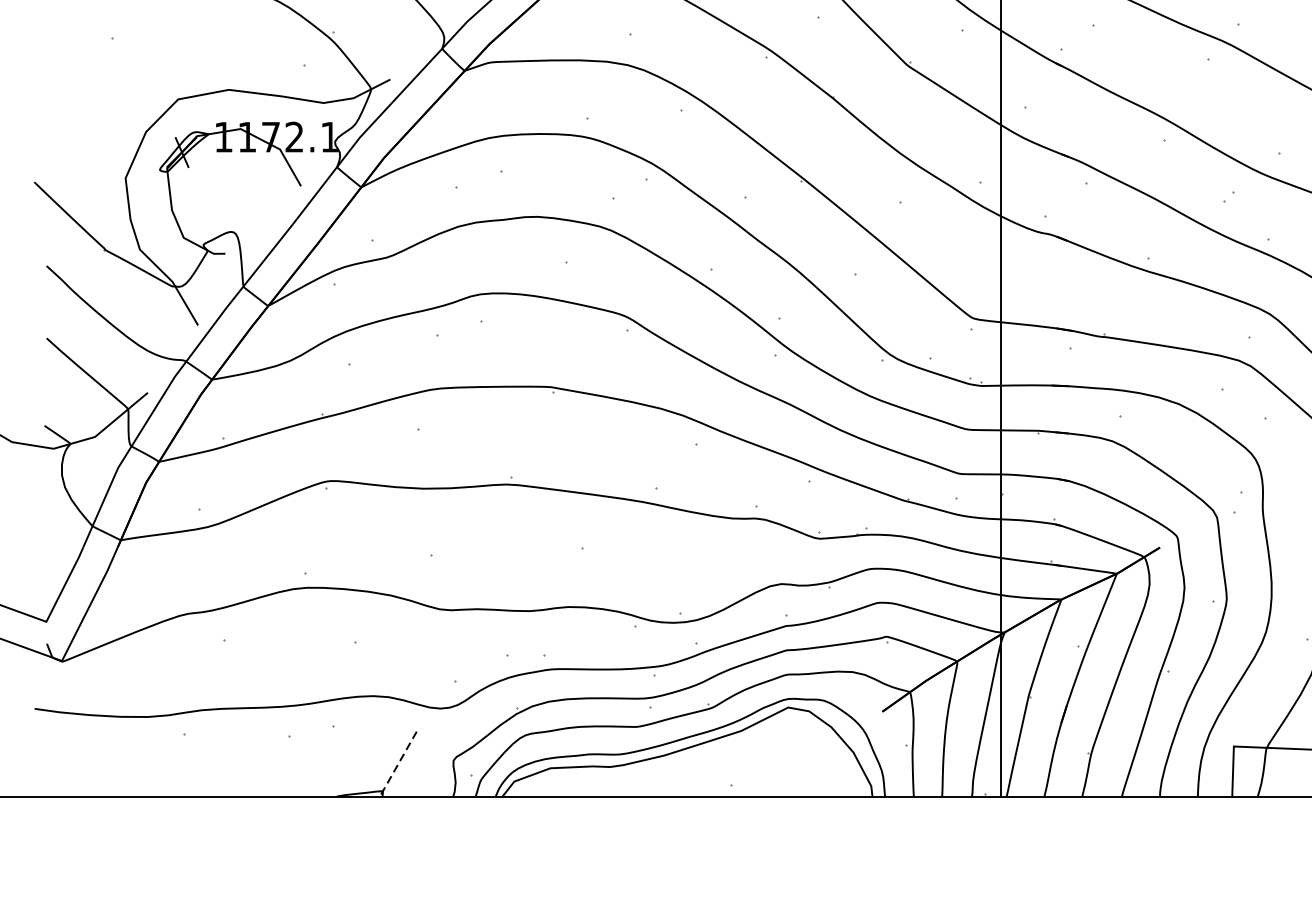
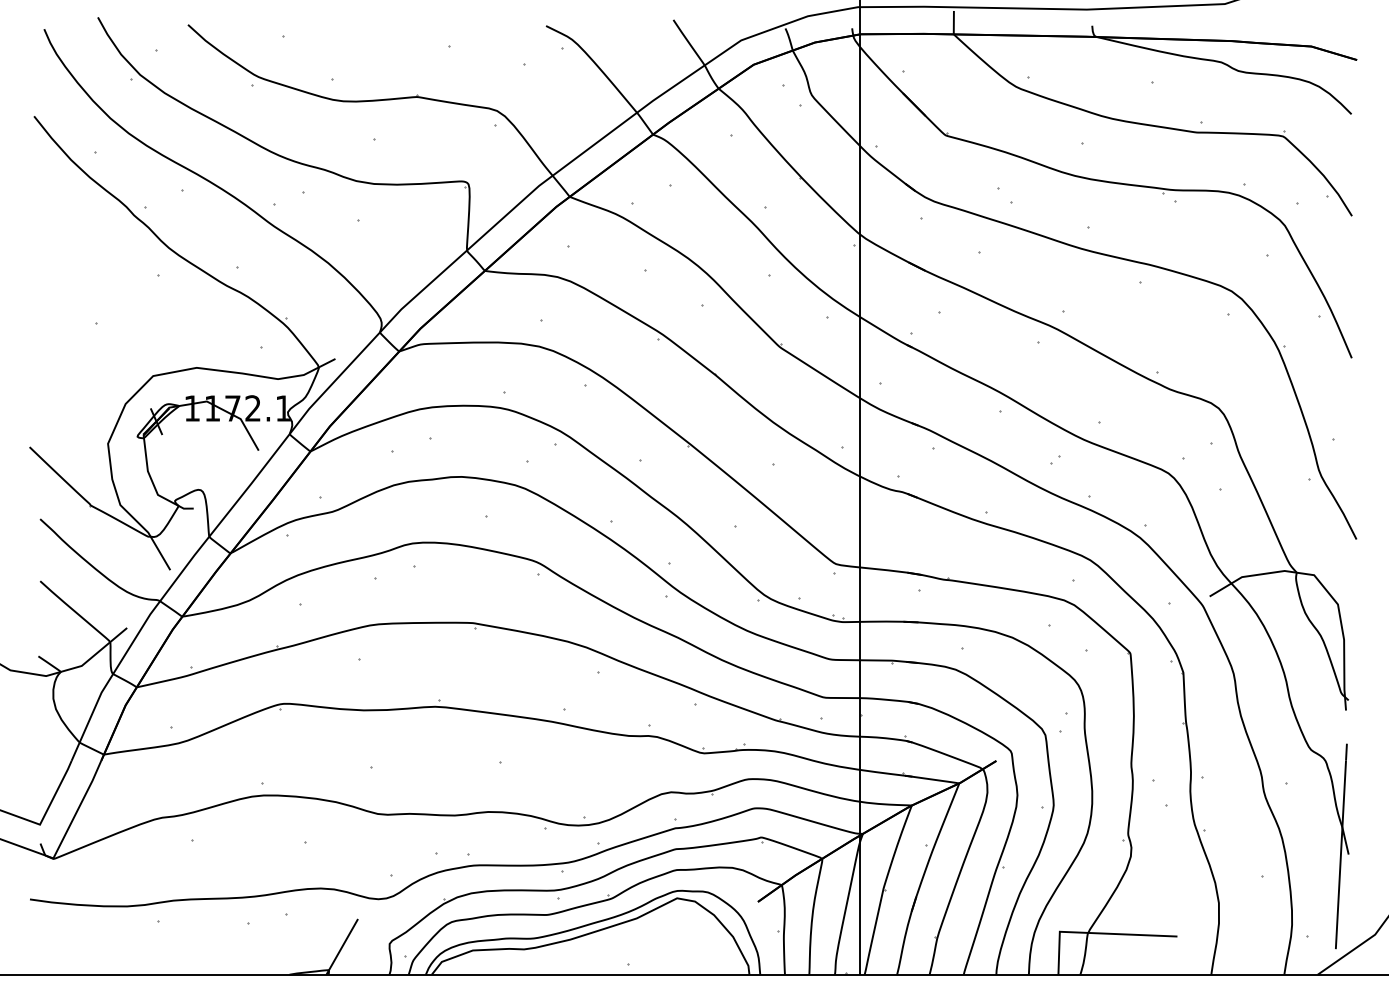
line: (398, 764) -> (342, 947), dashed -> solid

